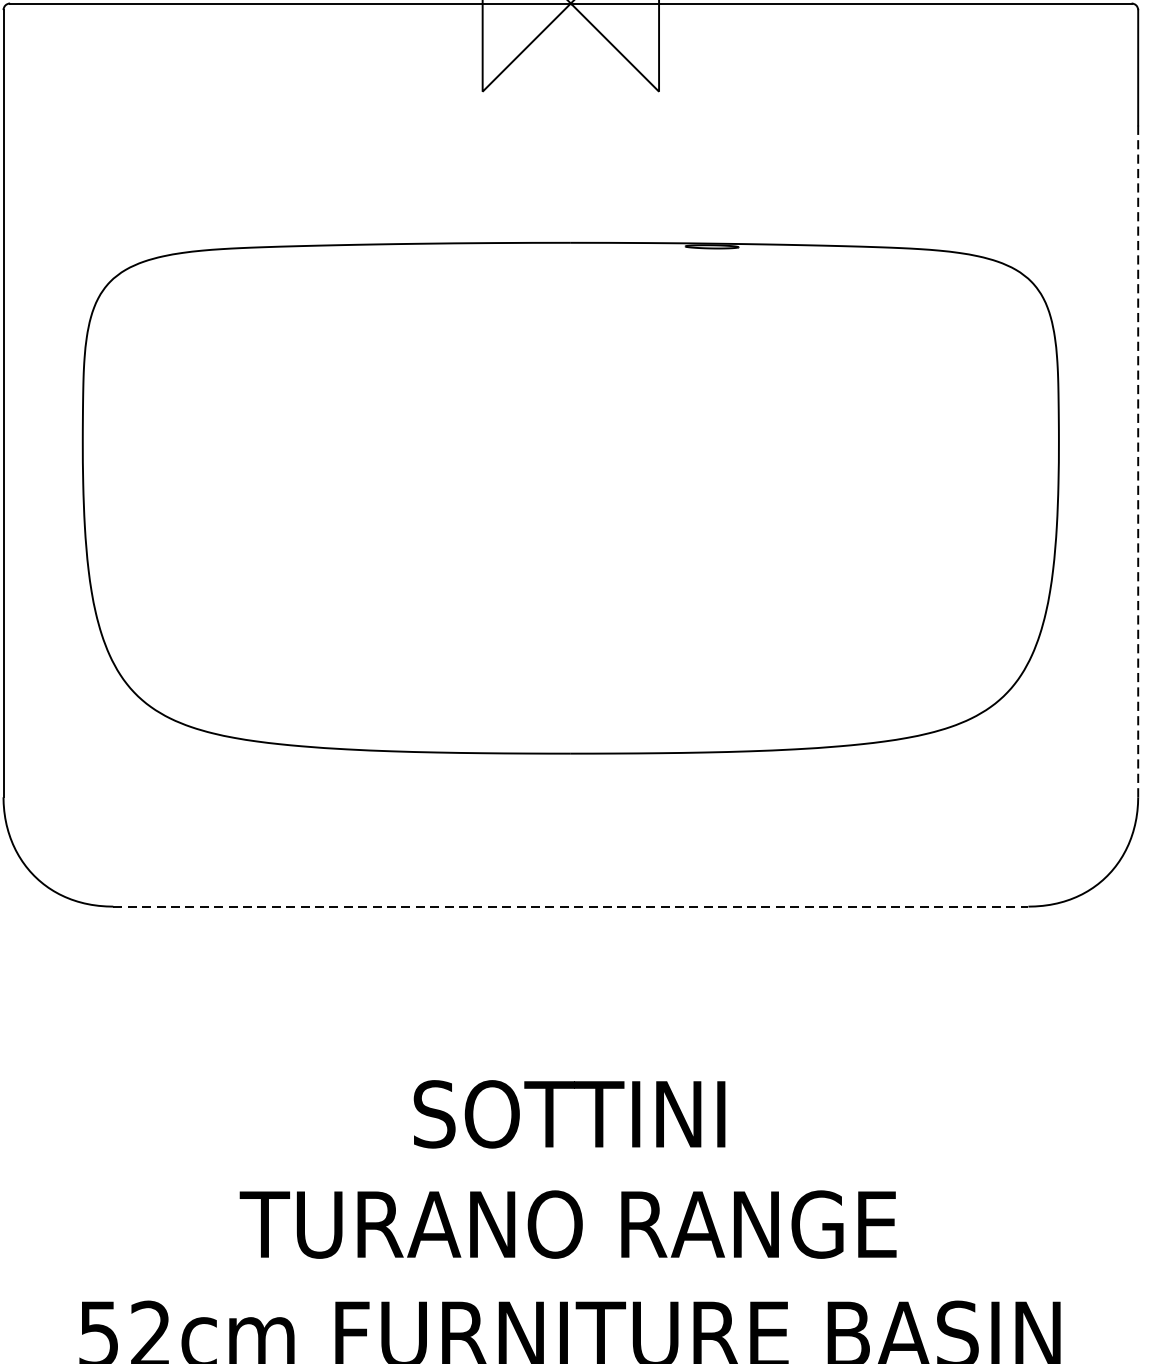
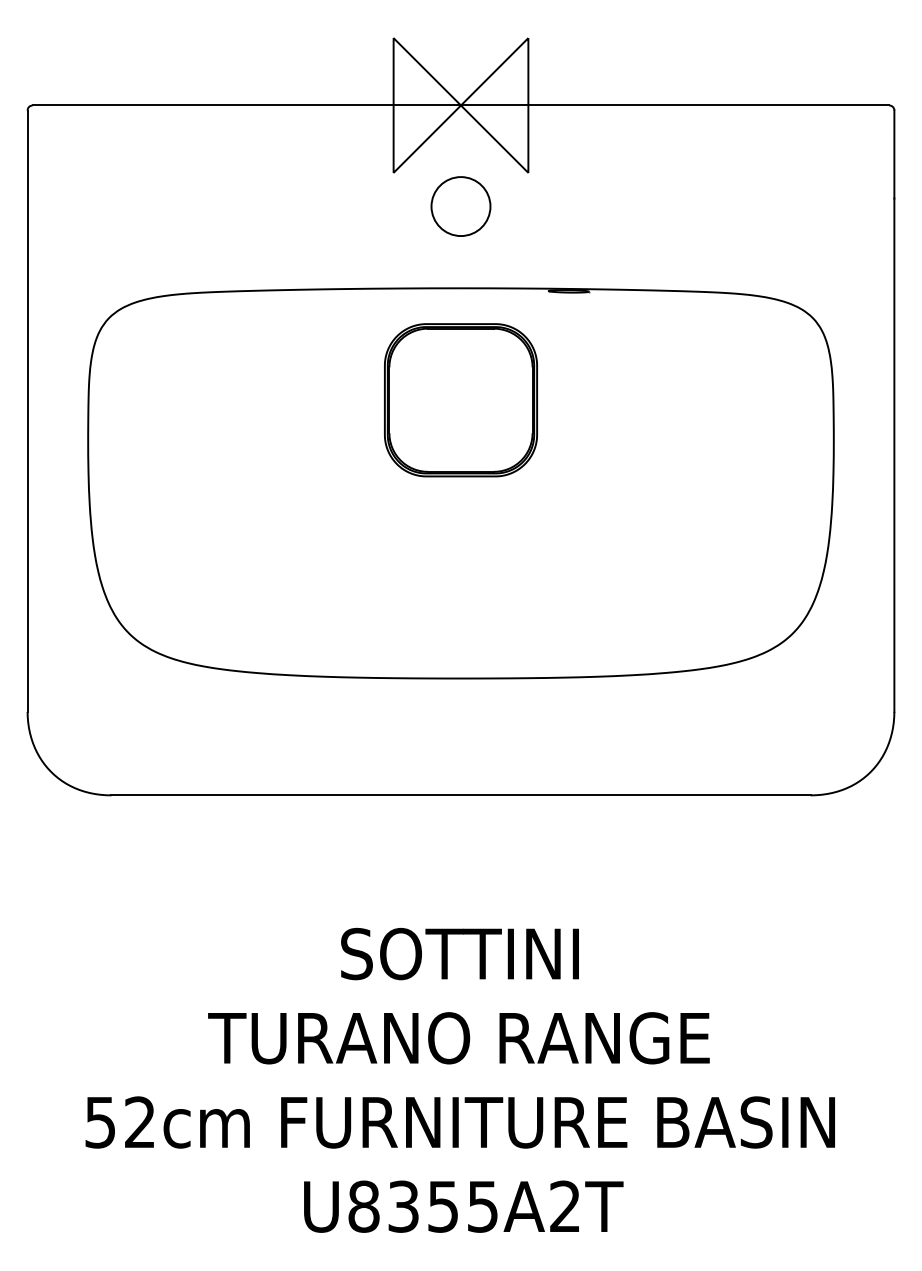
circle: (570, 135) -> (460, 206), added
part: (570, 389) -> (460, 400), added
line: (1138, 461) -> (894, 455), dashed -> solid
line: (571, 906) -> (461, 795), dashed -> solid

